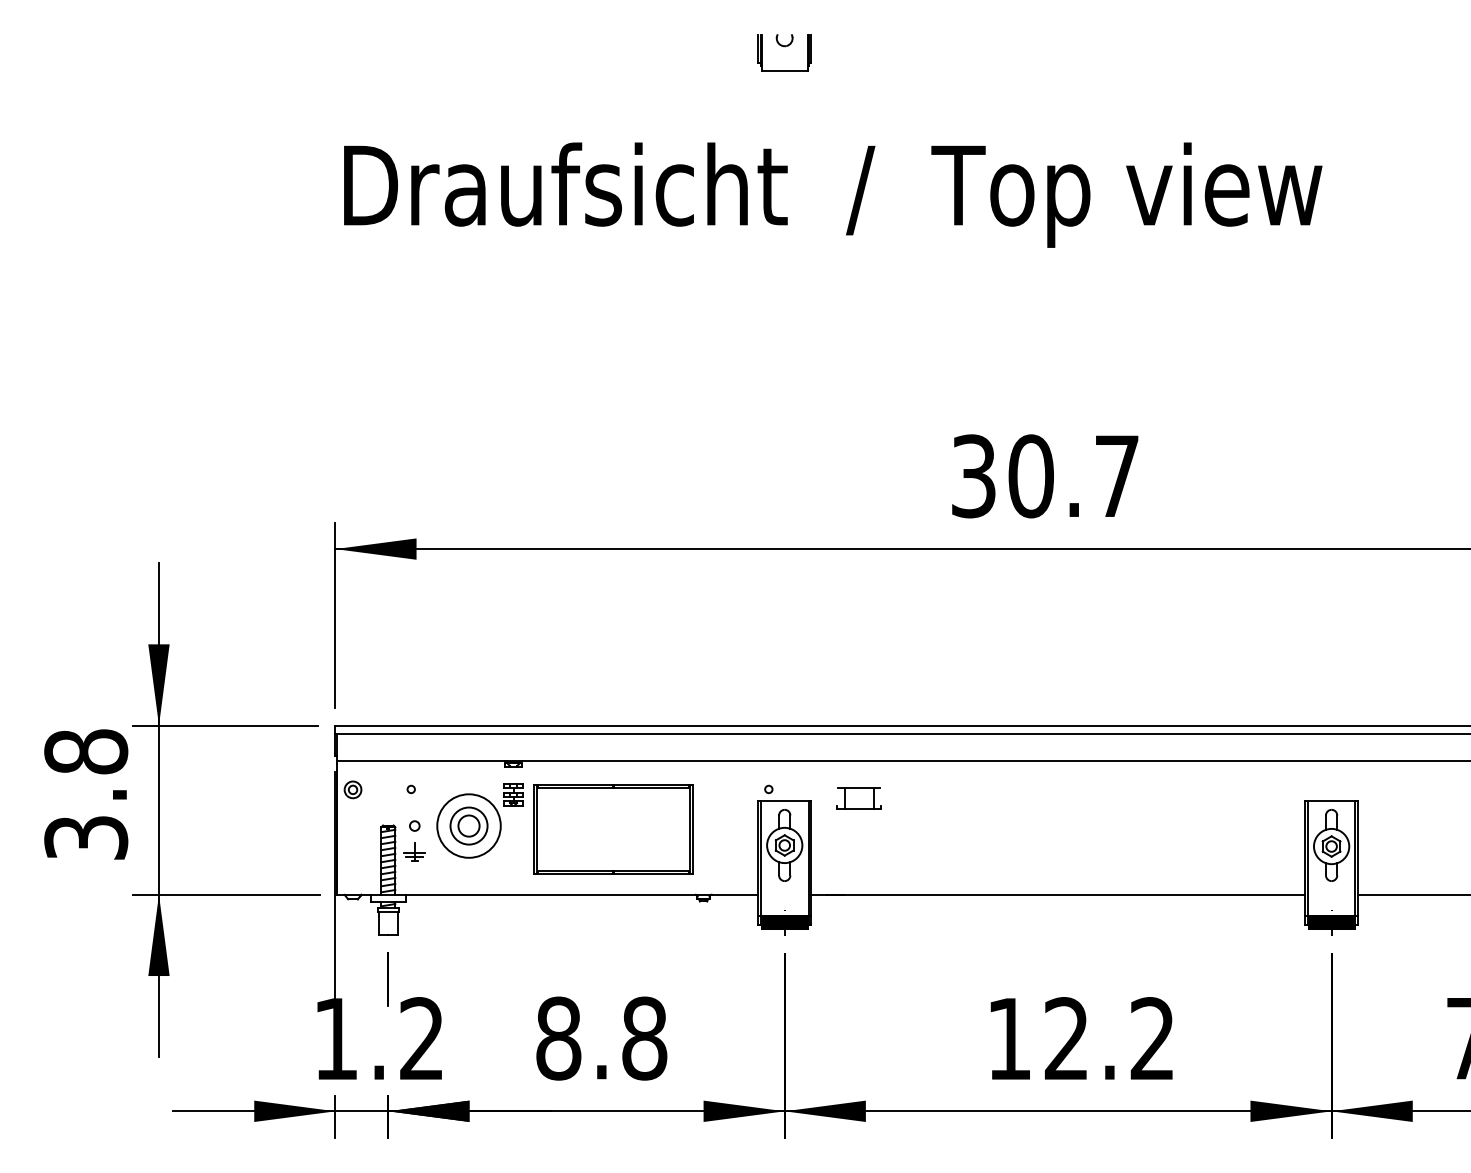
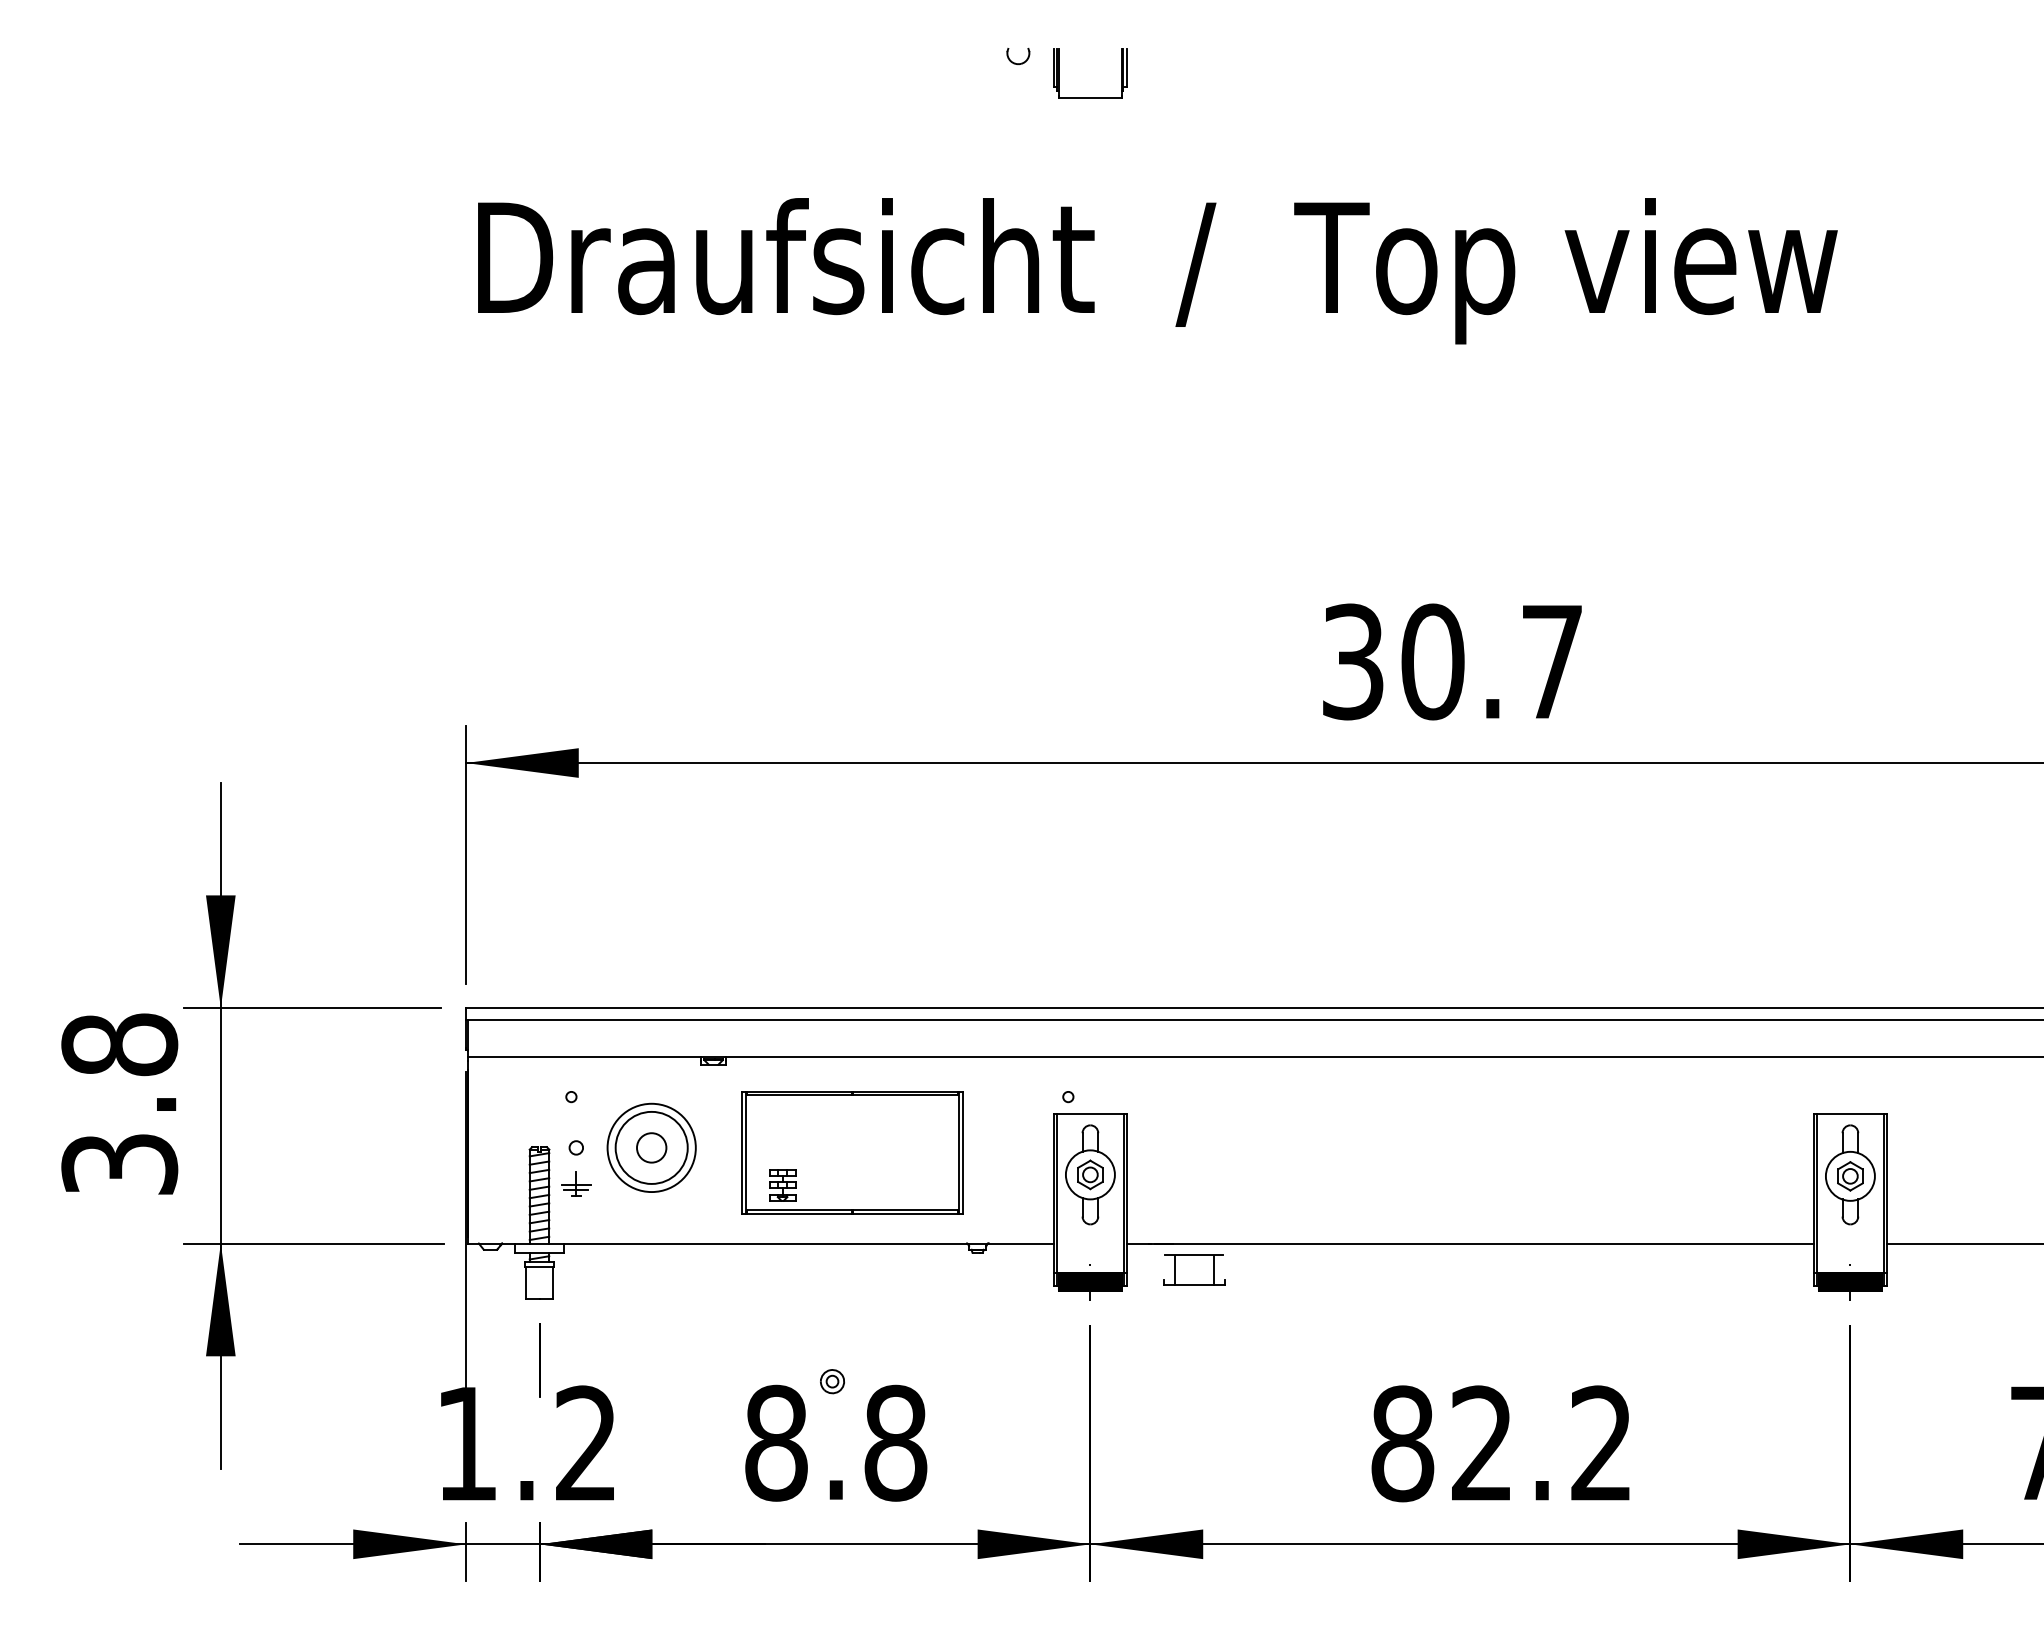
part: (782, 45) -> (1015, 62), moved
part: (353, 789) -> (832, 1381), moved
part: (513, 794) -> (782, 1185), moved
part: (859, 798) -> (1194, 1269), moved
circle: (468, 825) -> (651, 1147), size x1.4
text: (1009, 1038) -> (1402, 1443), 12.2 -> 82.2

